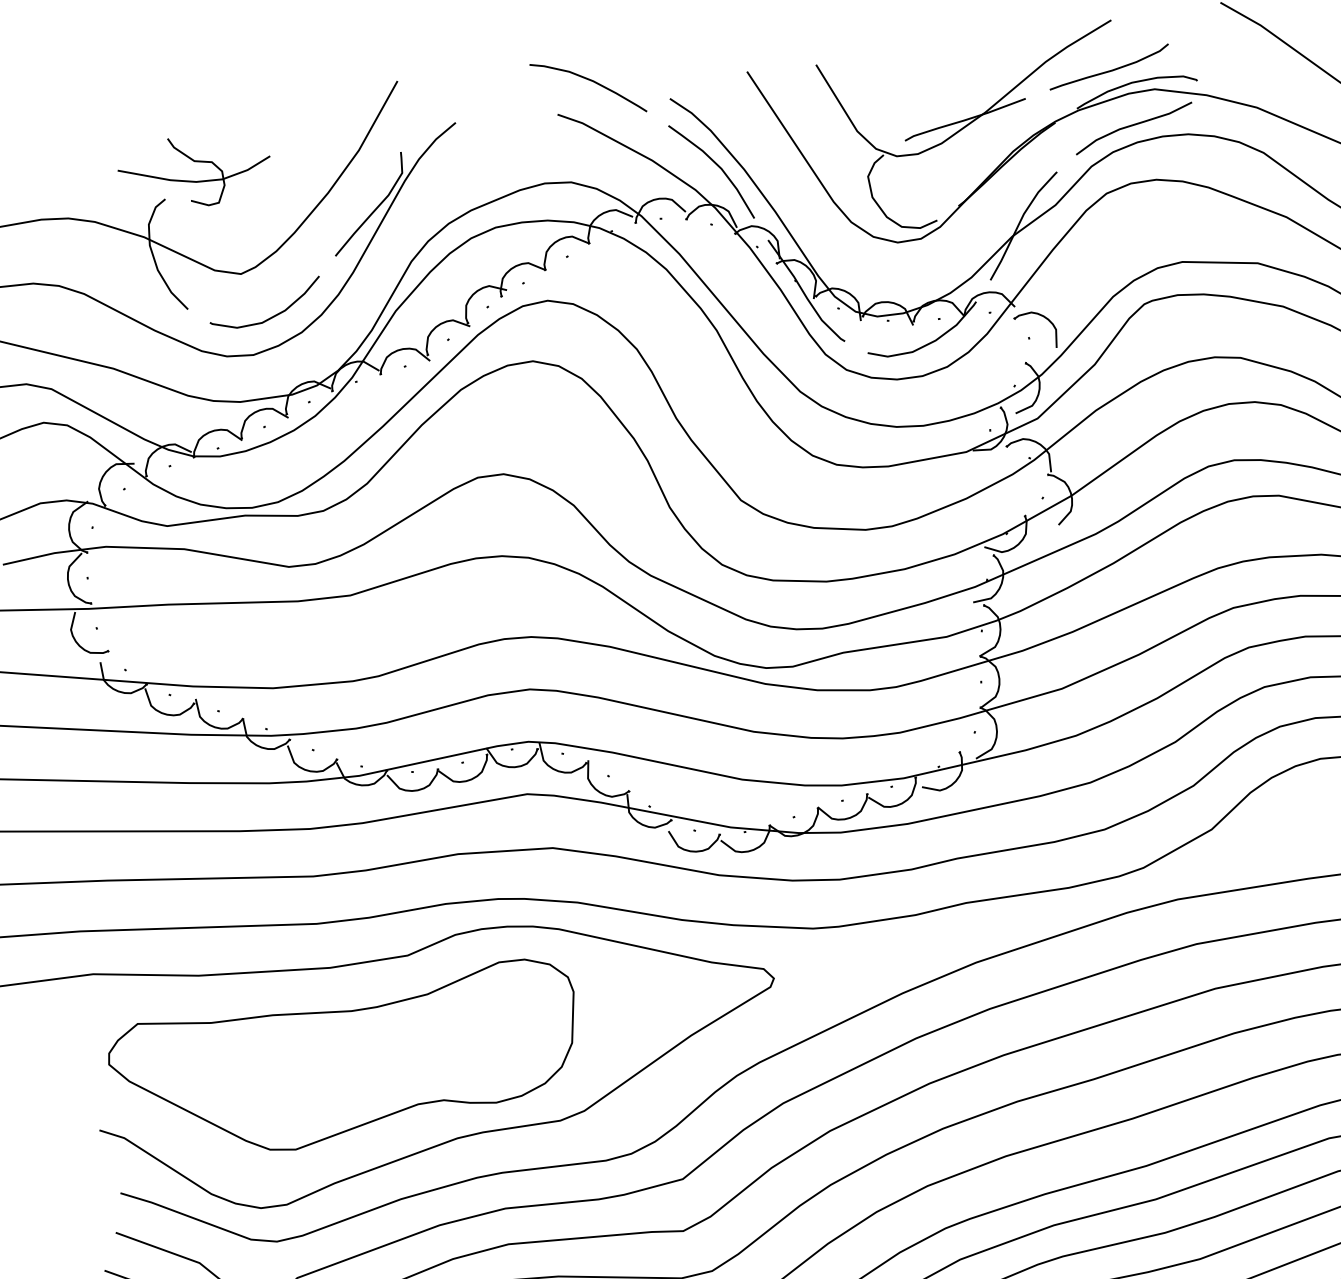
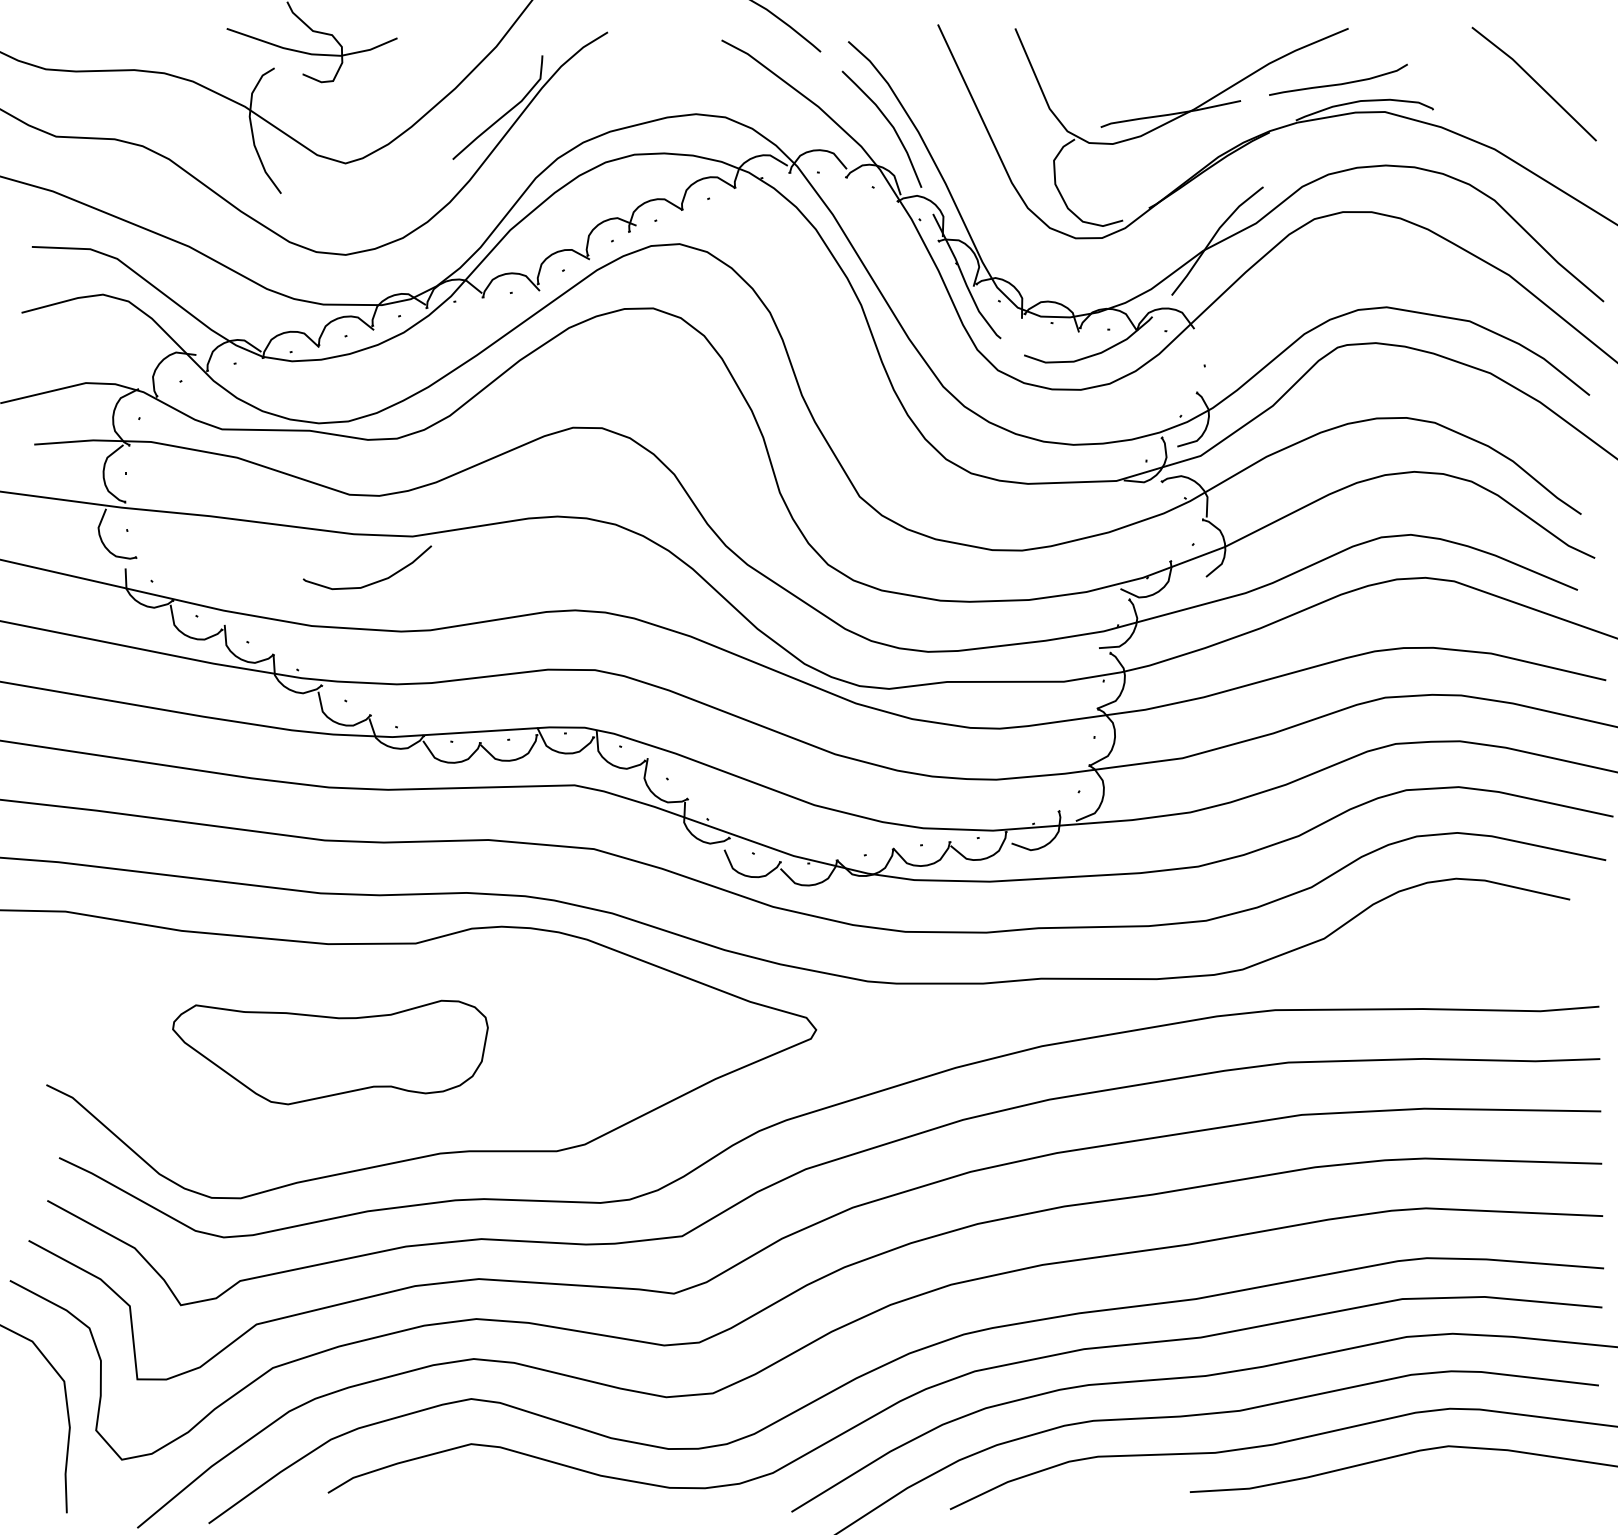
curve: (1131, 126) -> (1353, 149), removed
curve: (271, 316) -> (372, 582), moved
part: (1044, 318) -> (1225, 346), removed
part: (346, 1063) -> (330, 1052), size x0.6

